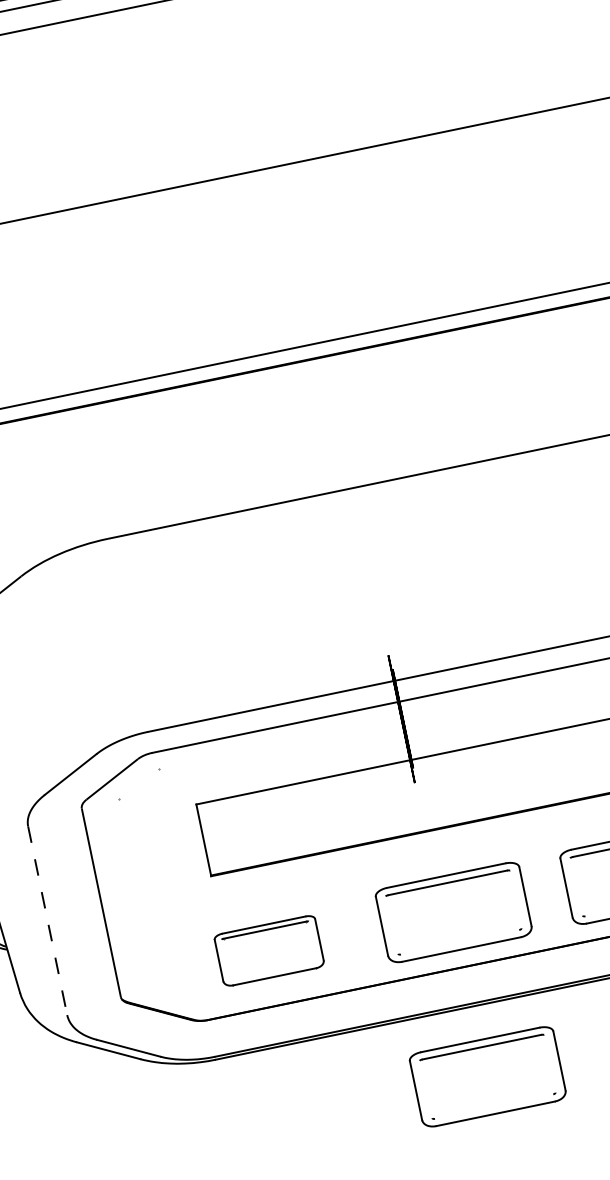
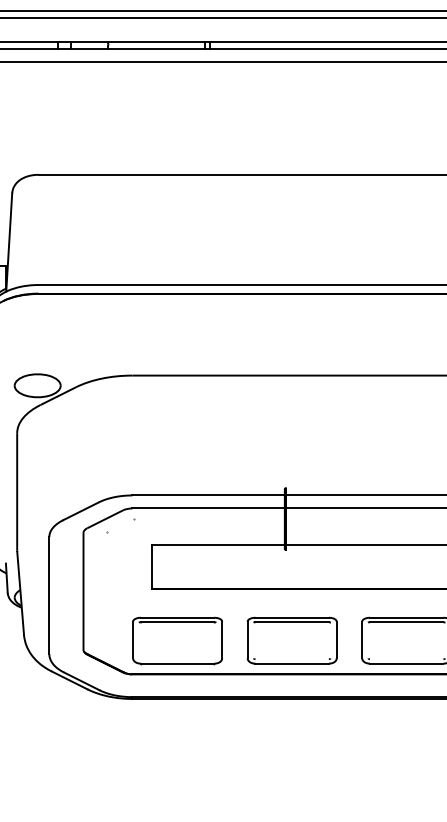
line: (47, 920) -> (49, 595), dashed -> solid
part: (269, 950) -> (177, 640), size x1.43
part: (486, 1076) -> (291, 742), removed

